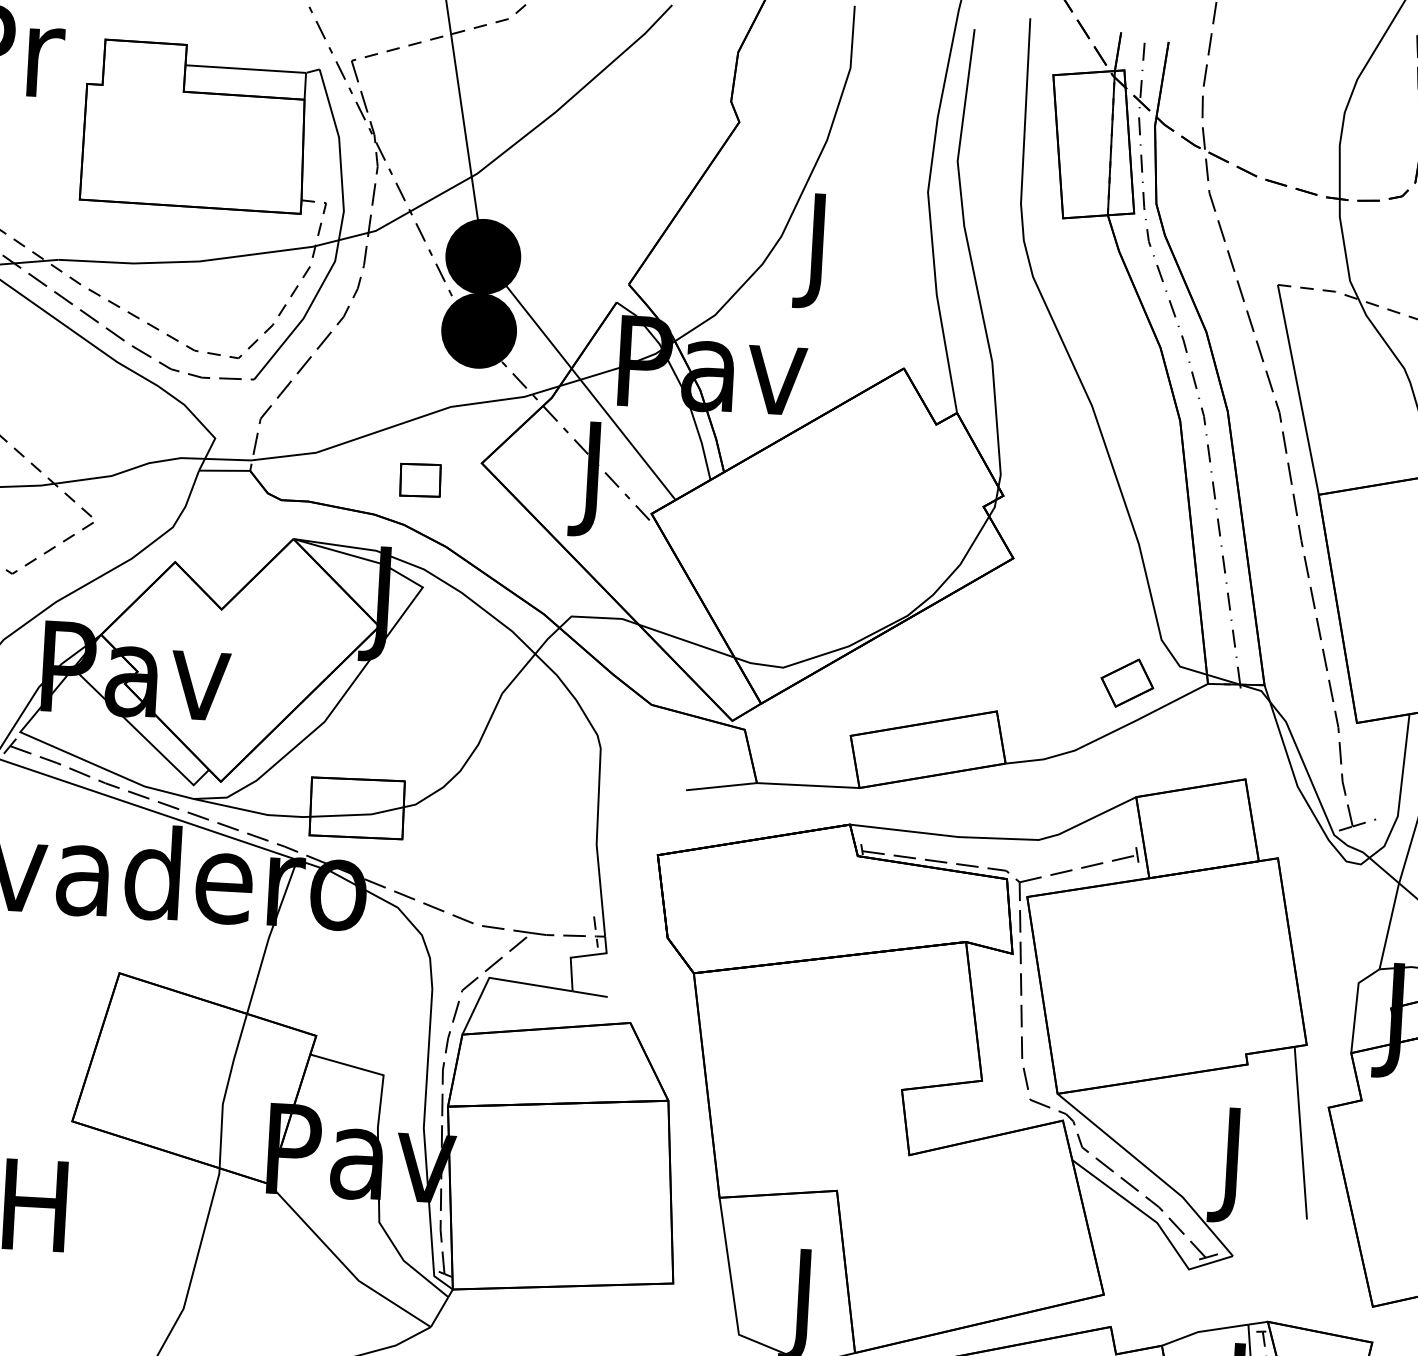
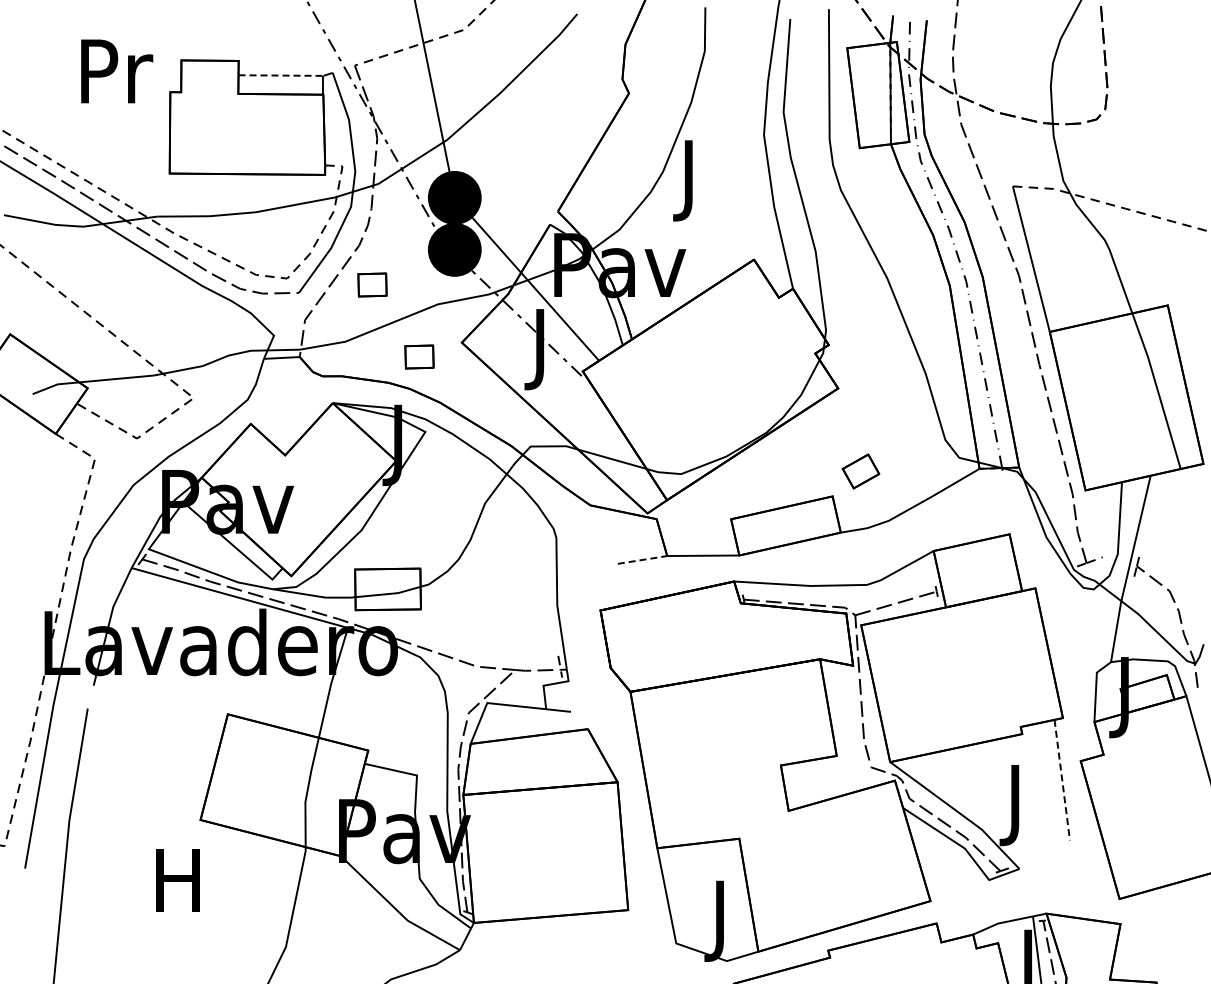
line: (246, 69) -> (281, 75), solid -> dashed
part: (359, 373) -> (372, 284), added
part: (1126, 683) -> (860, 471), moved
line: (722, 786) -> (643, 559), solid -> dashed
line: (1301, 1133) -> (1062, 780), solid -> dashed

